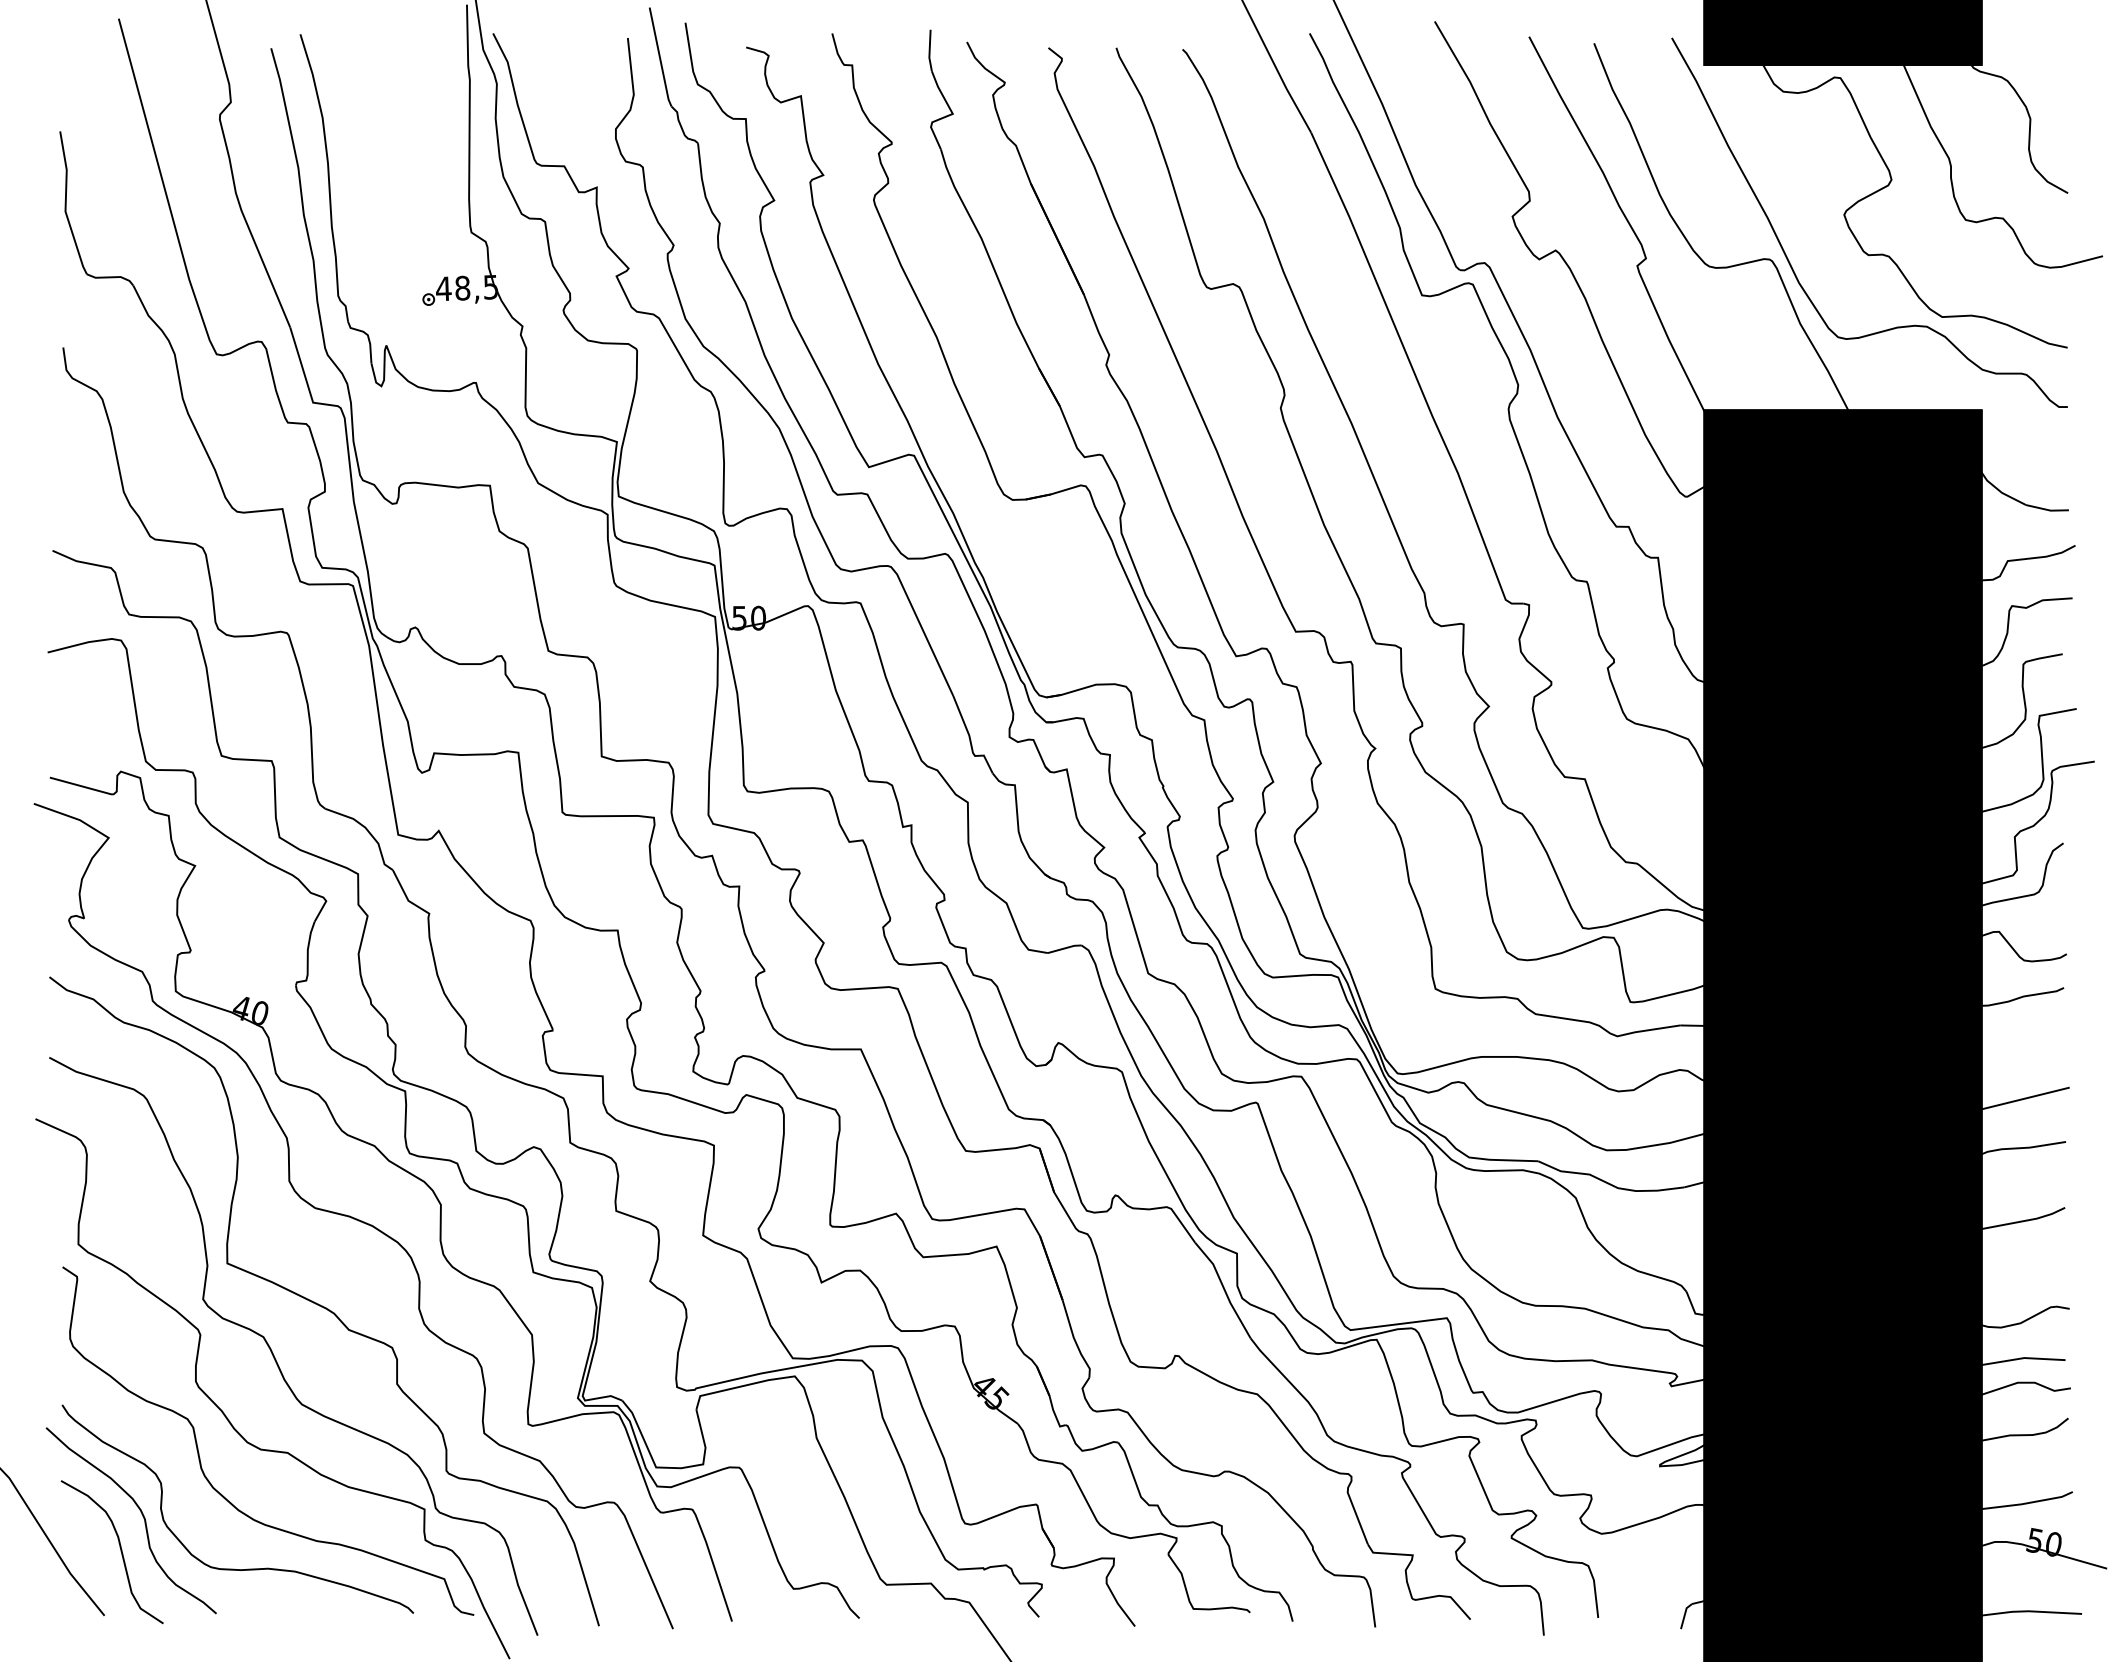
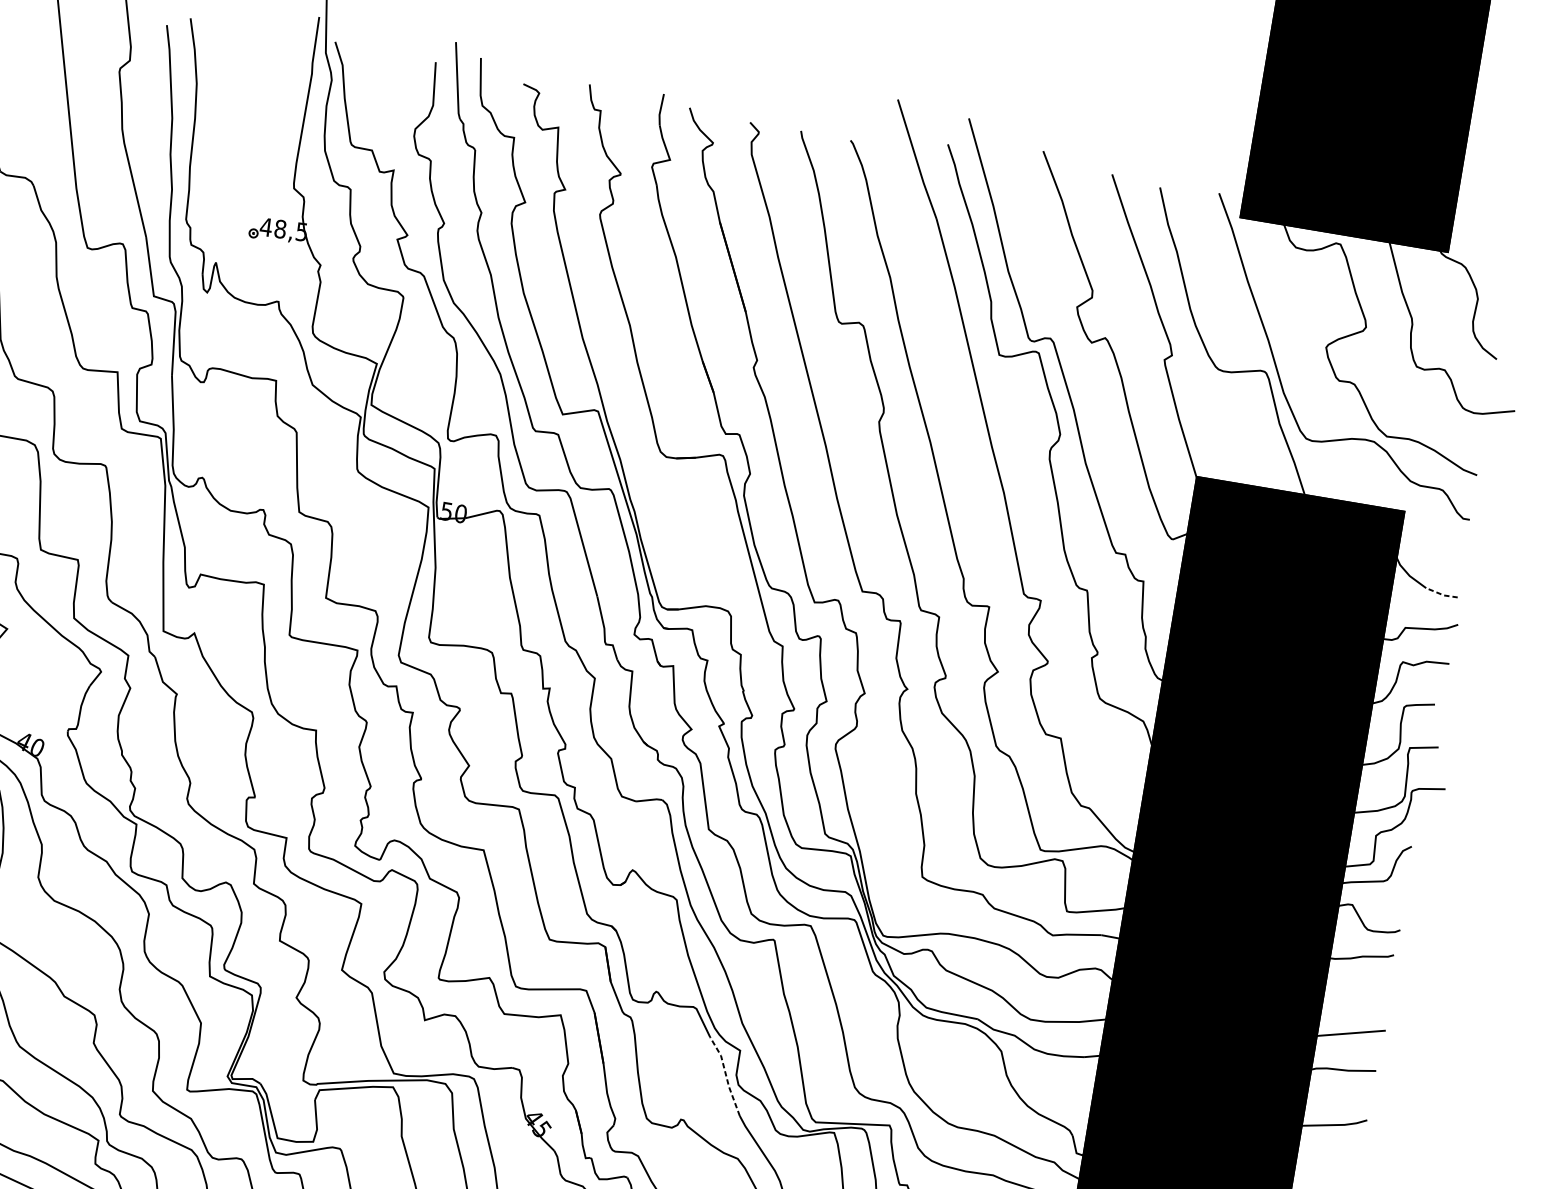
line: (2047, 510) -> (1441, 594), solid -> dashed
line: (1224, 1288) -> (726, 1075), solid -> dashed

